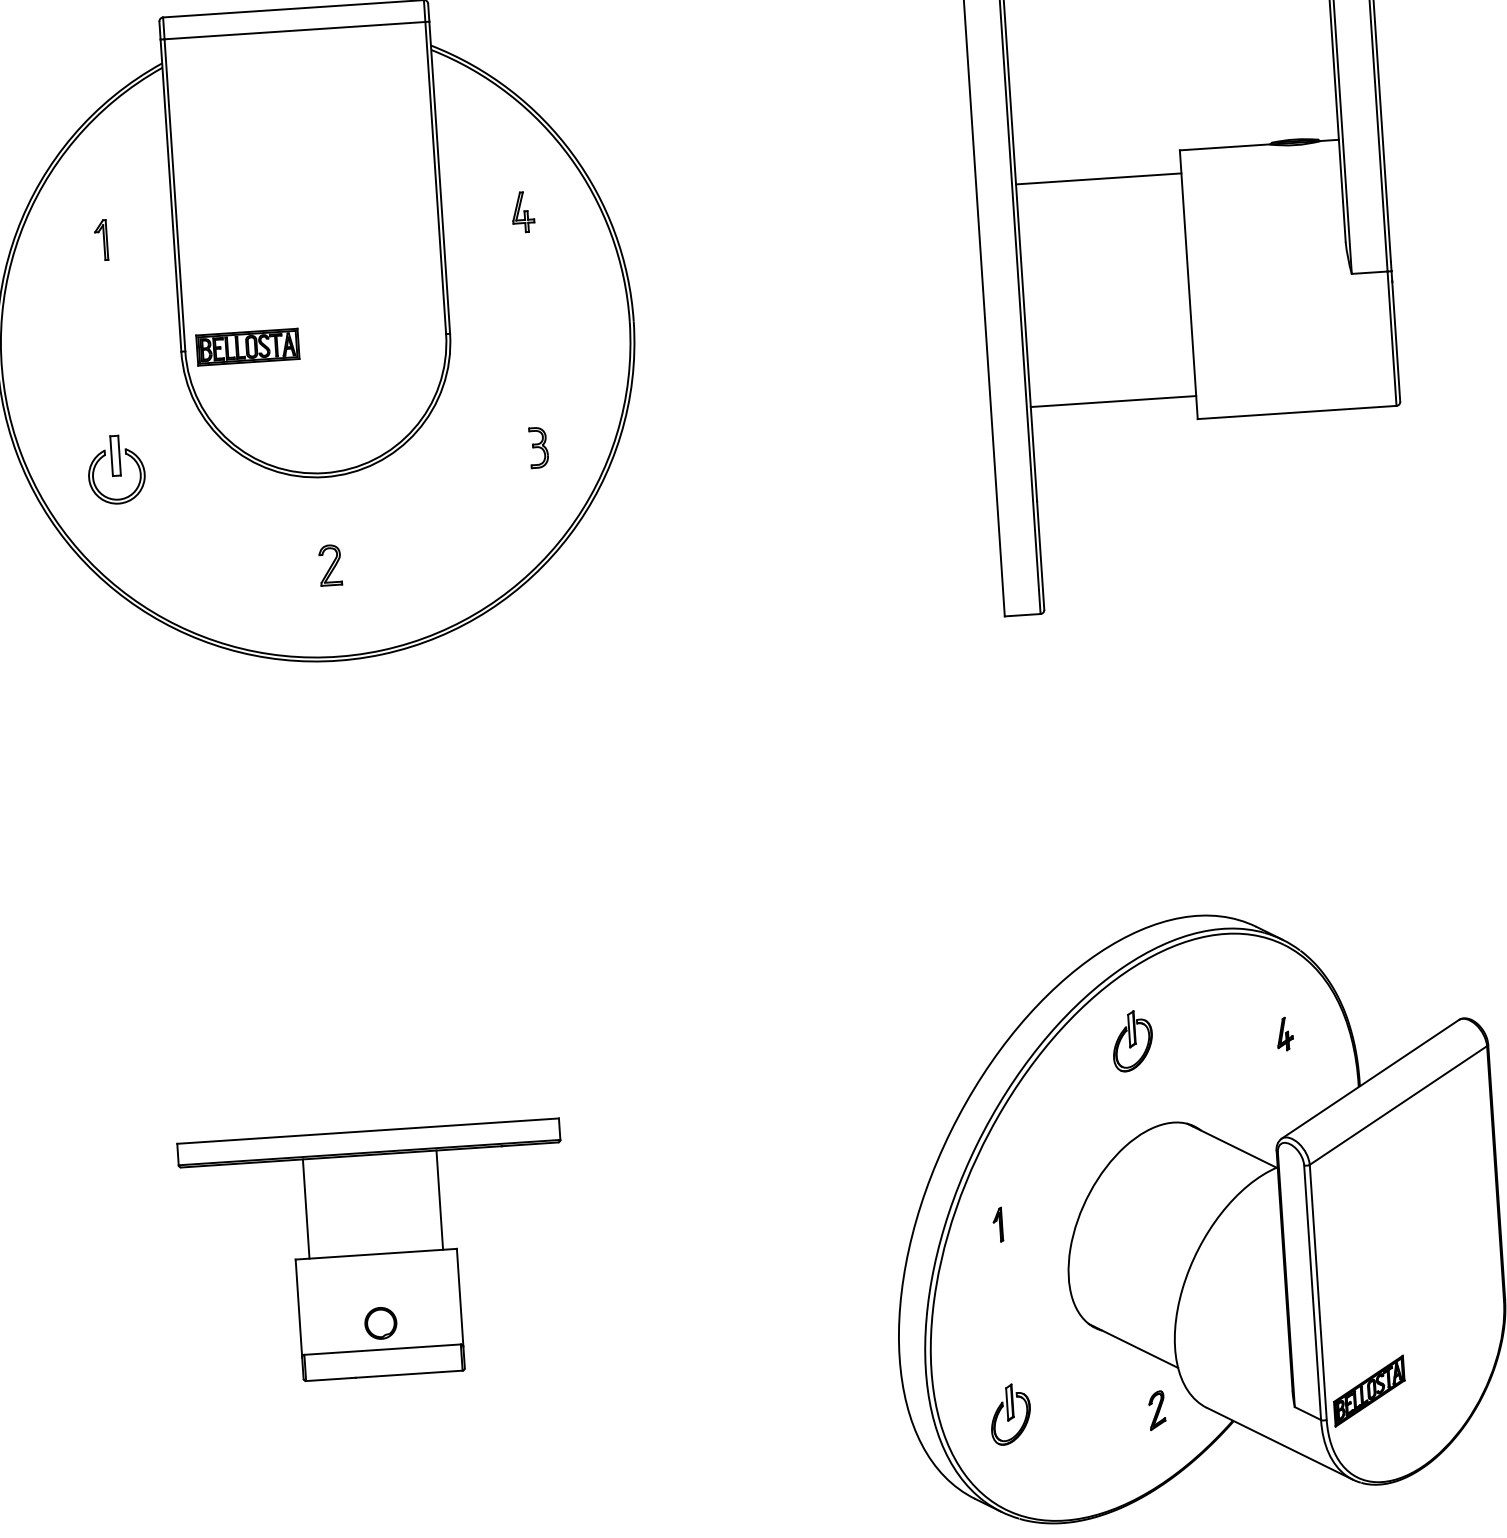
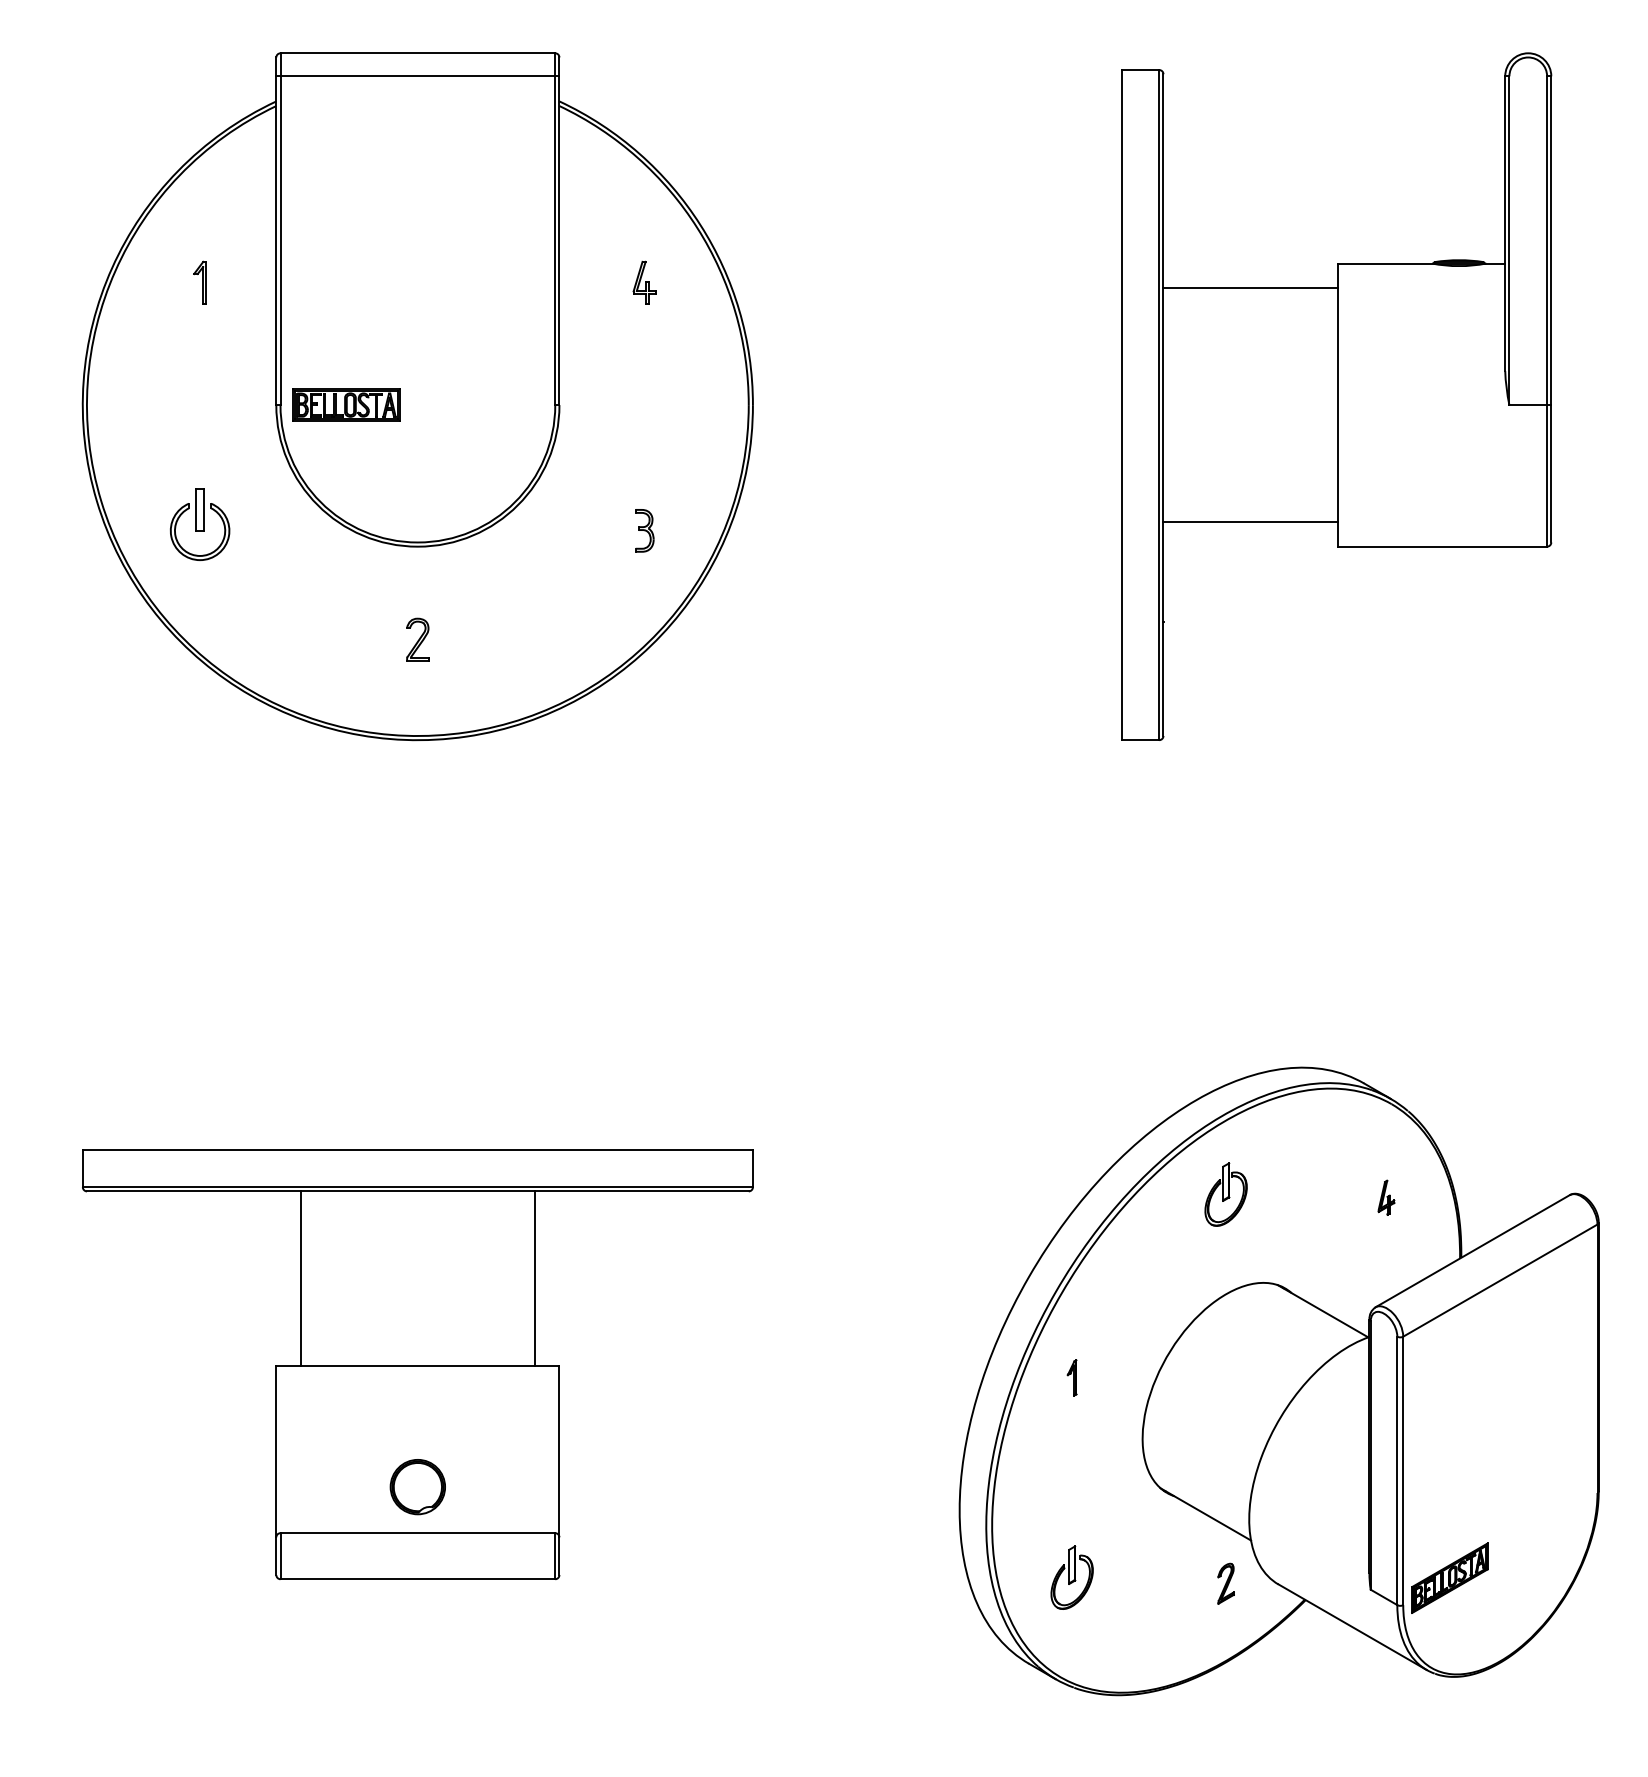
part: (375, 1253) -> (417, 1364), size x1.67

